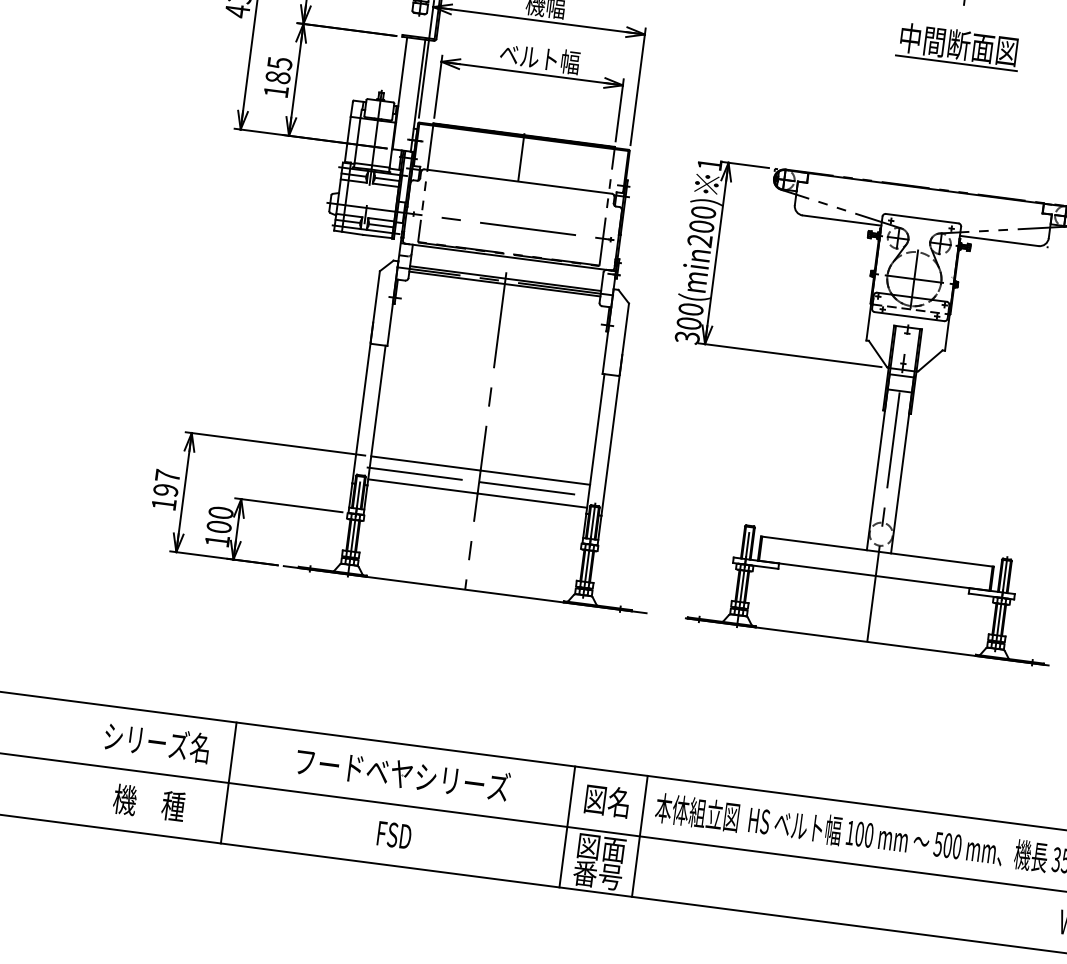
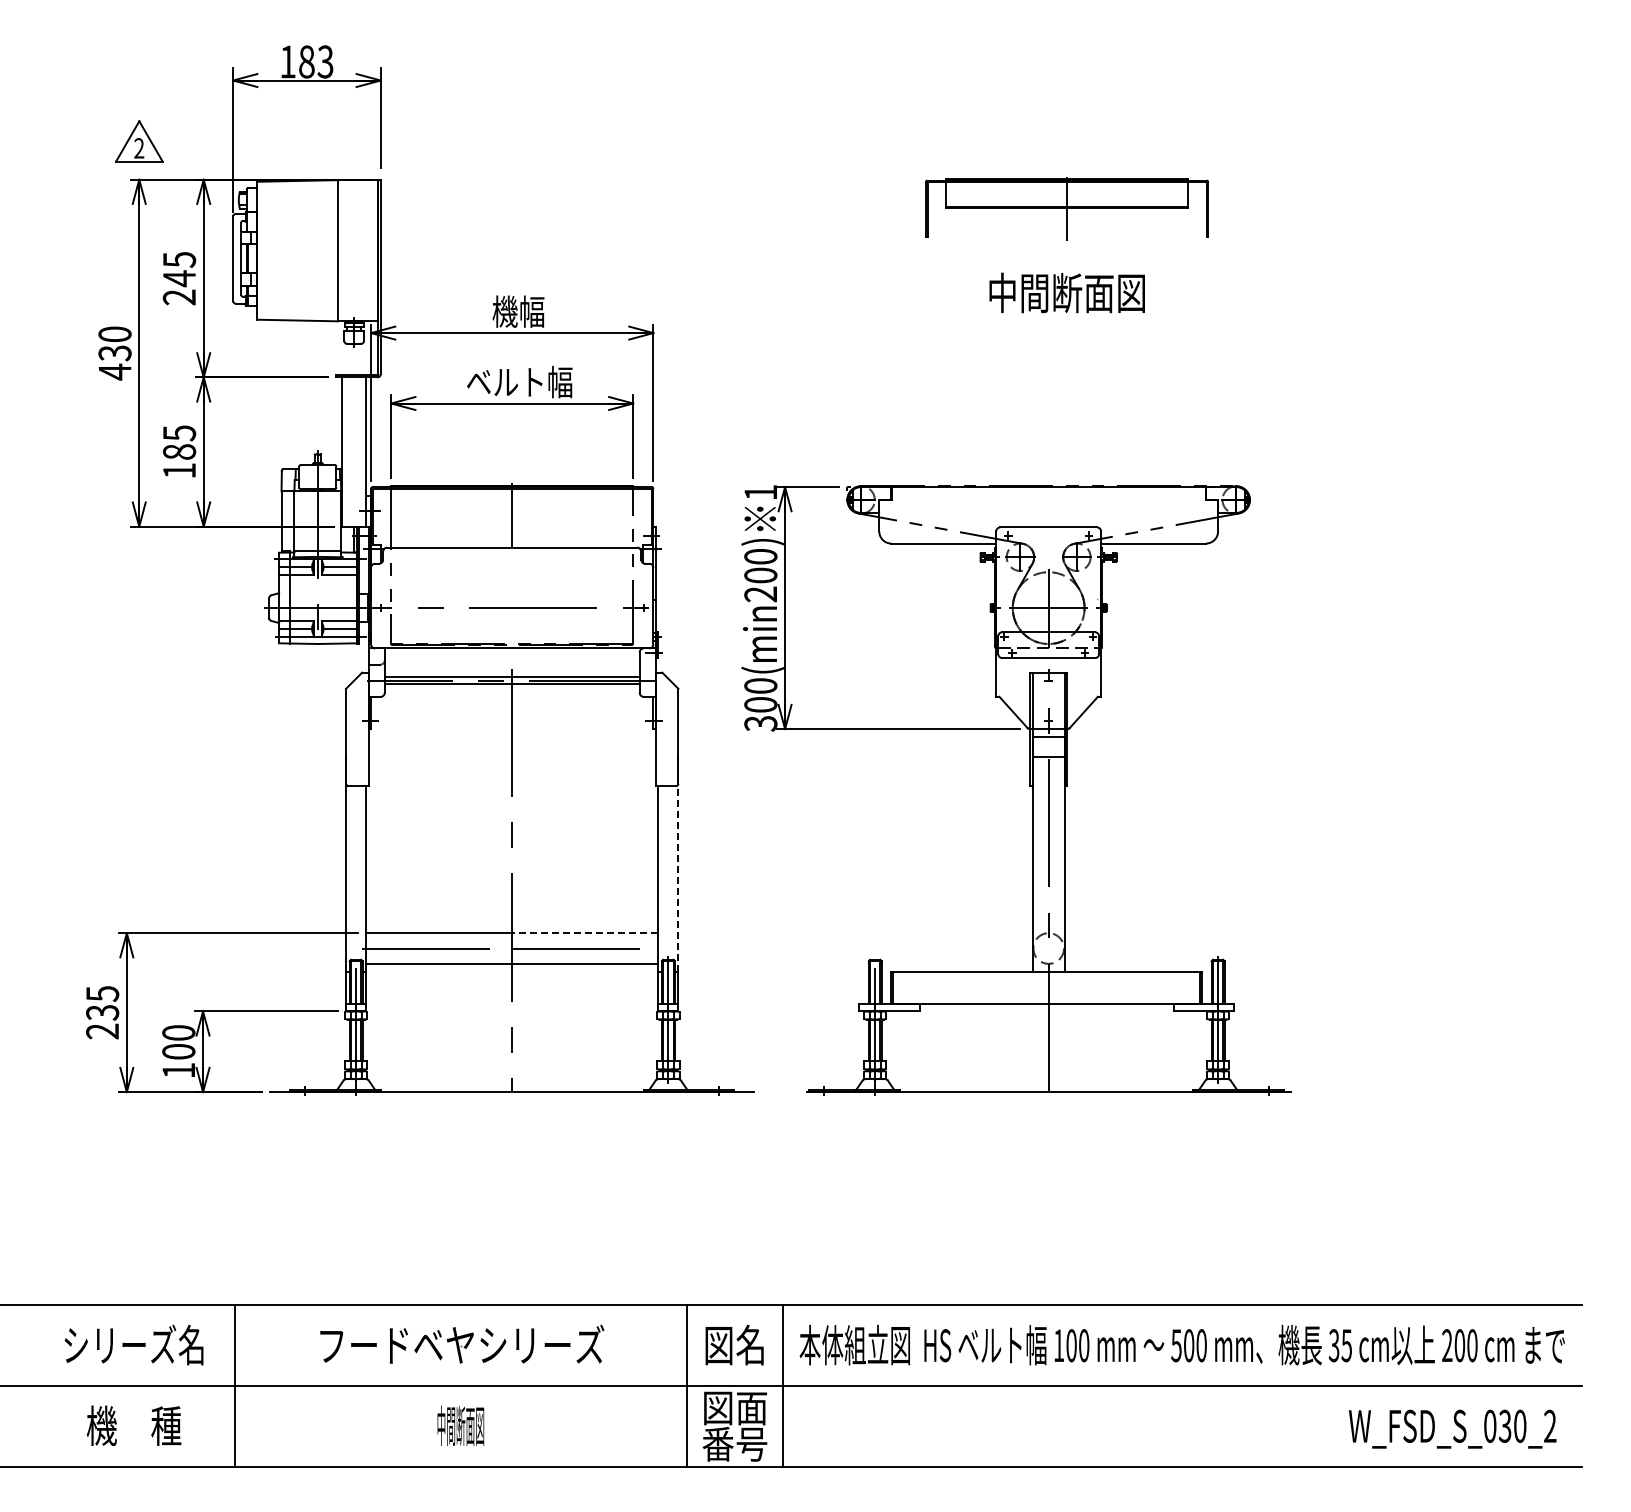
line: (956, 63) -> (1066, 317), removed
line: (611, 435) -> (678, 864), solid -> dashed
line: (534, 477) -> (584, 933), solid -> dashed
text: (165, 490) -> (102, 1012), 197 -> 235
text: (393, 834) -> (460, 1425), FSD -> 中間断面図

